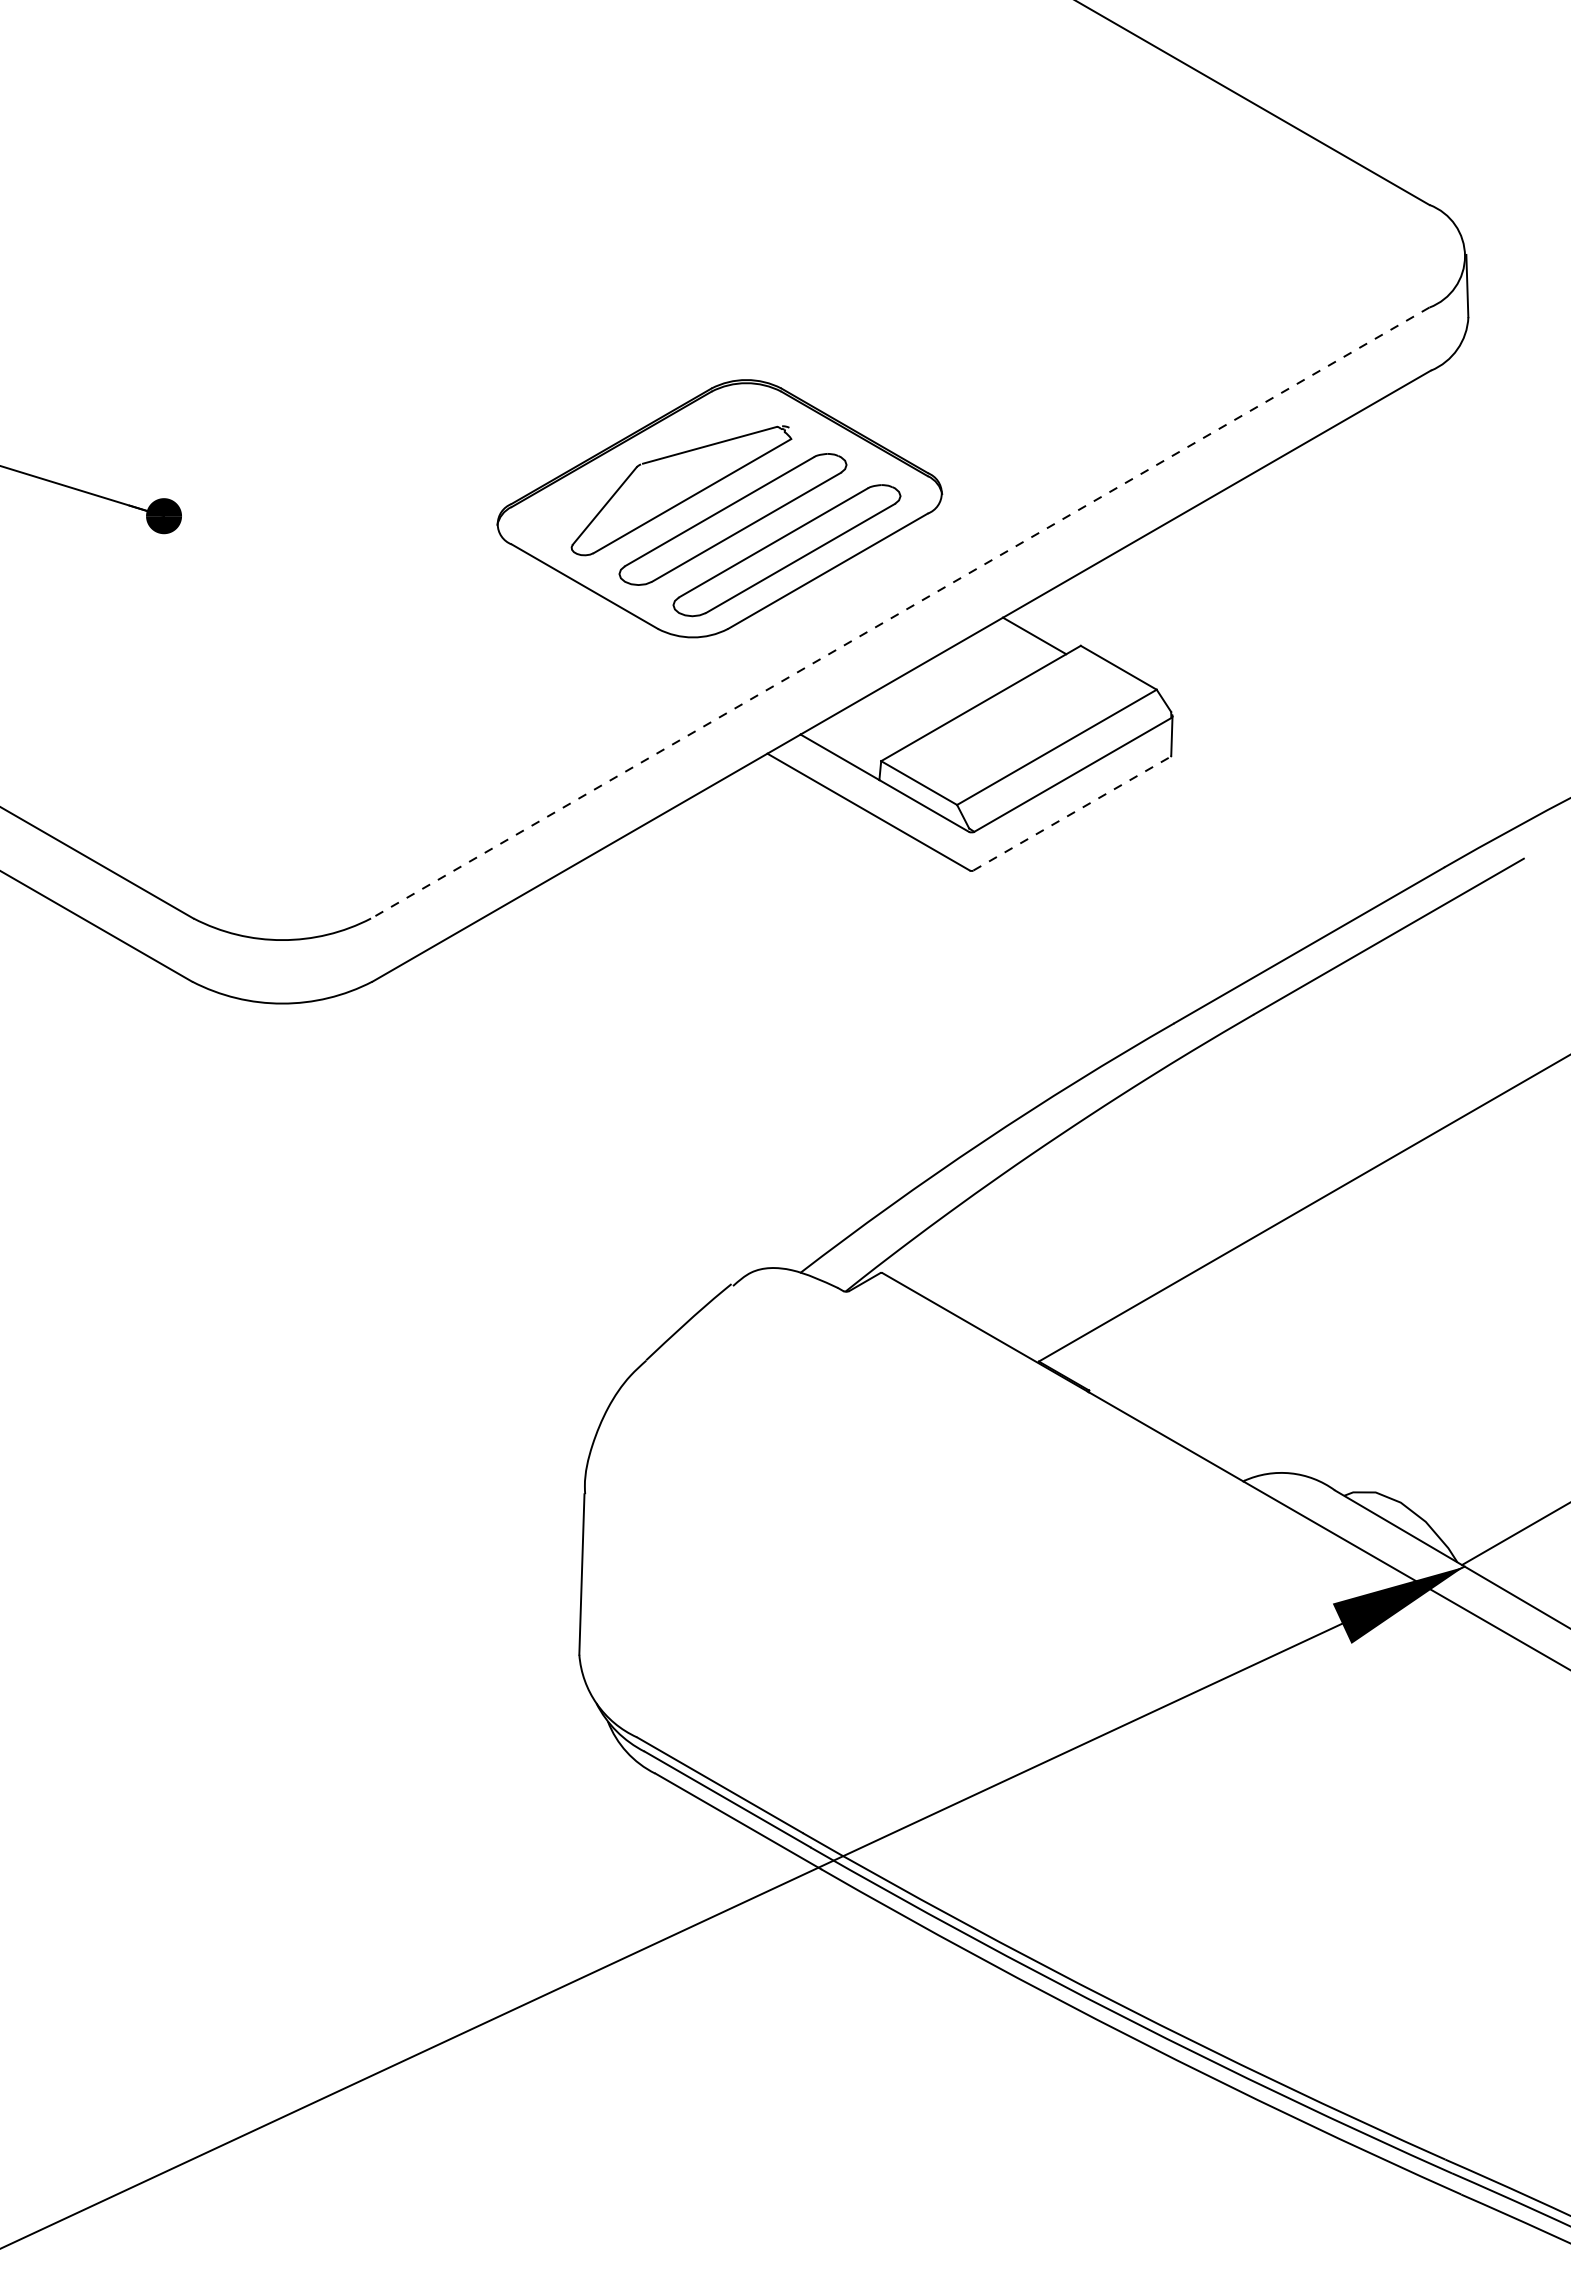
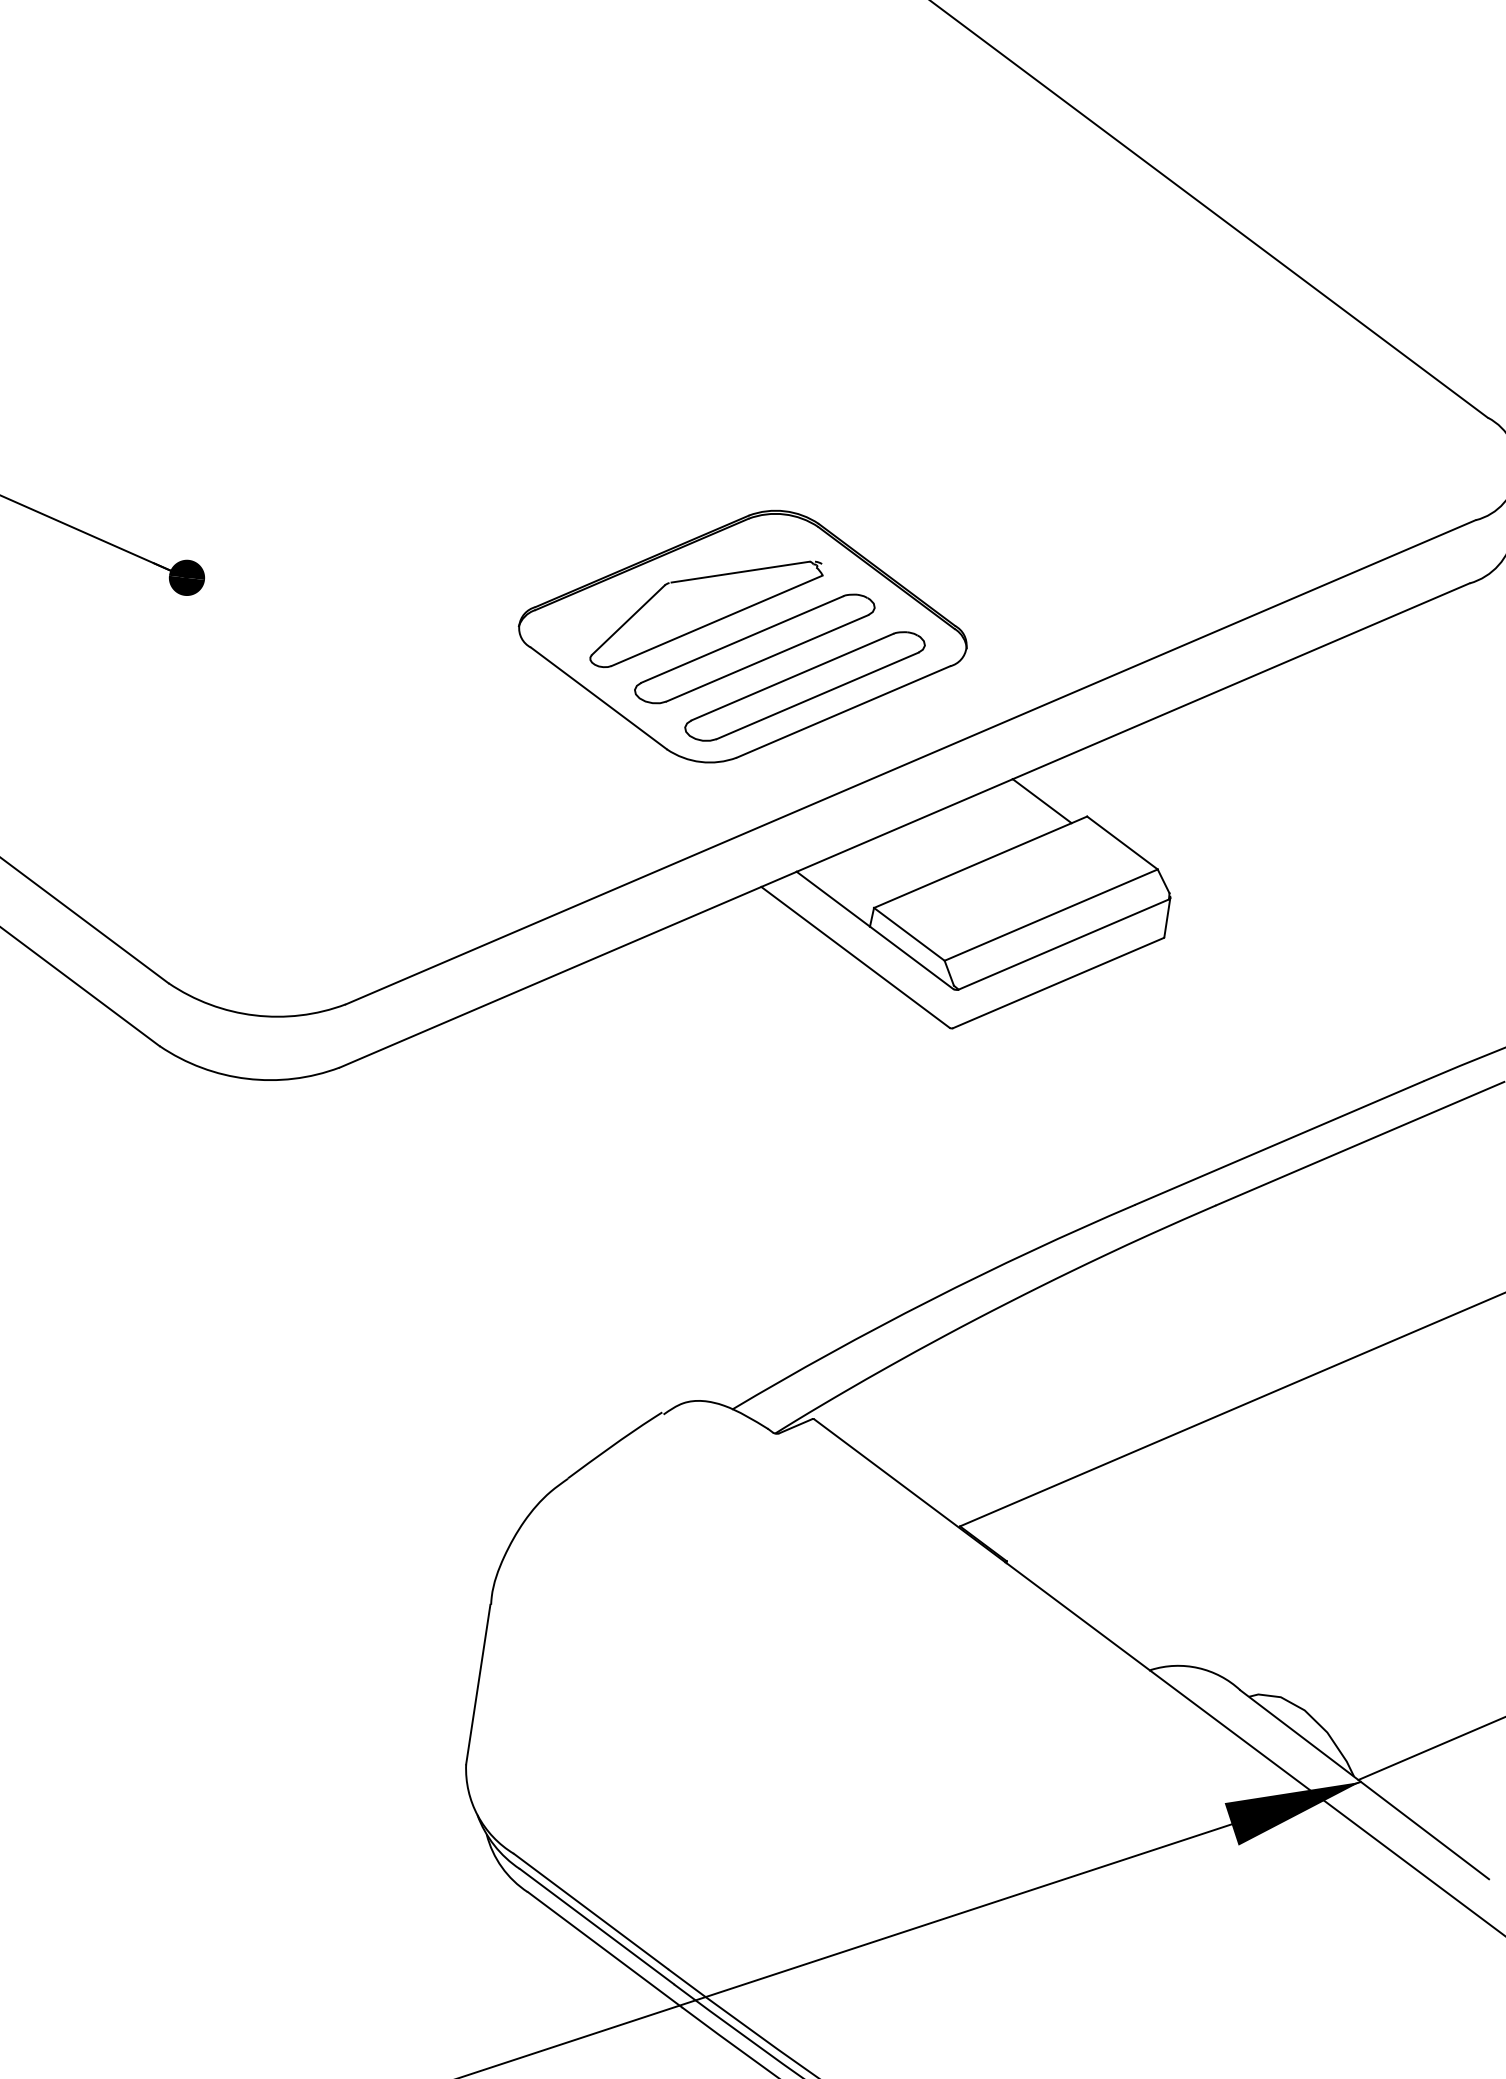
line: (899, 613) -> (909, 762), dashed -> solid
line: (1071, 813) -> (1057, 982), dashed -> solid

